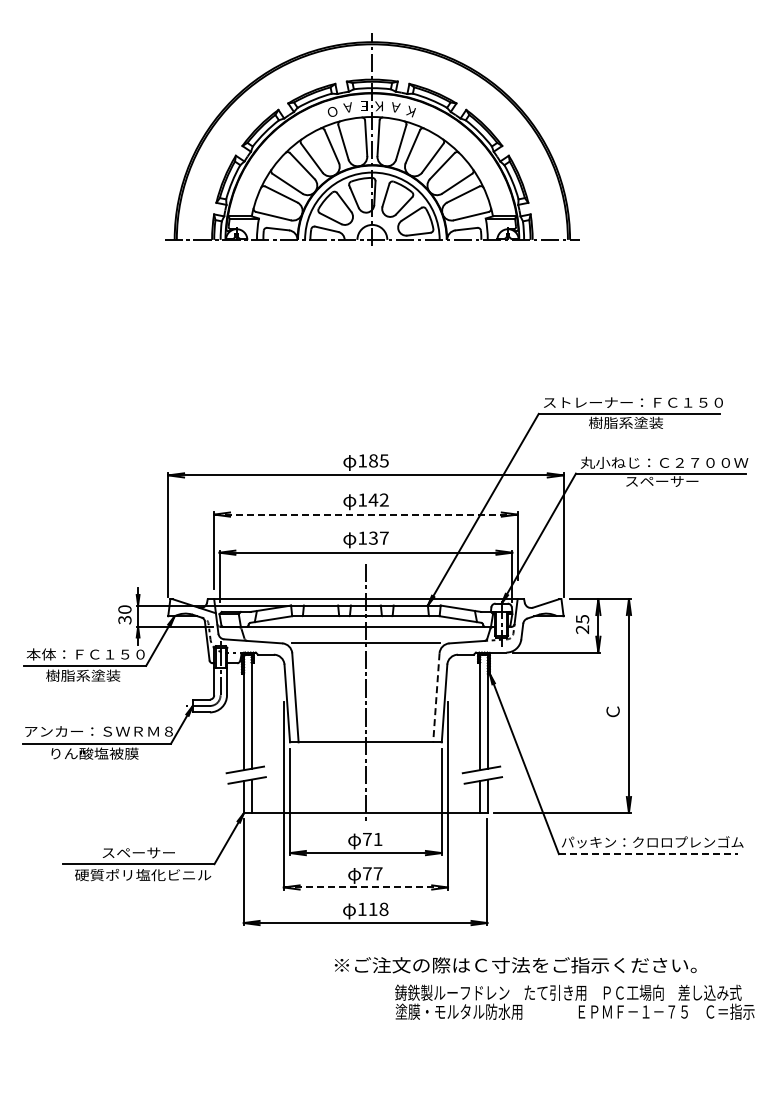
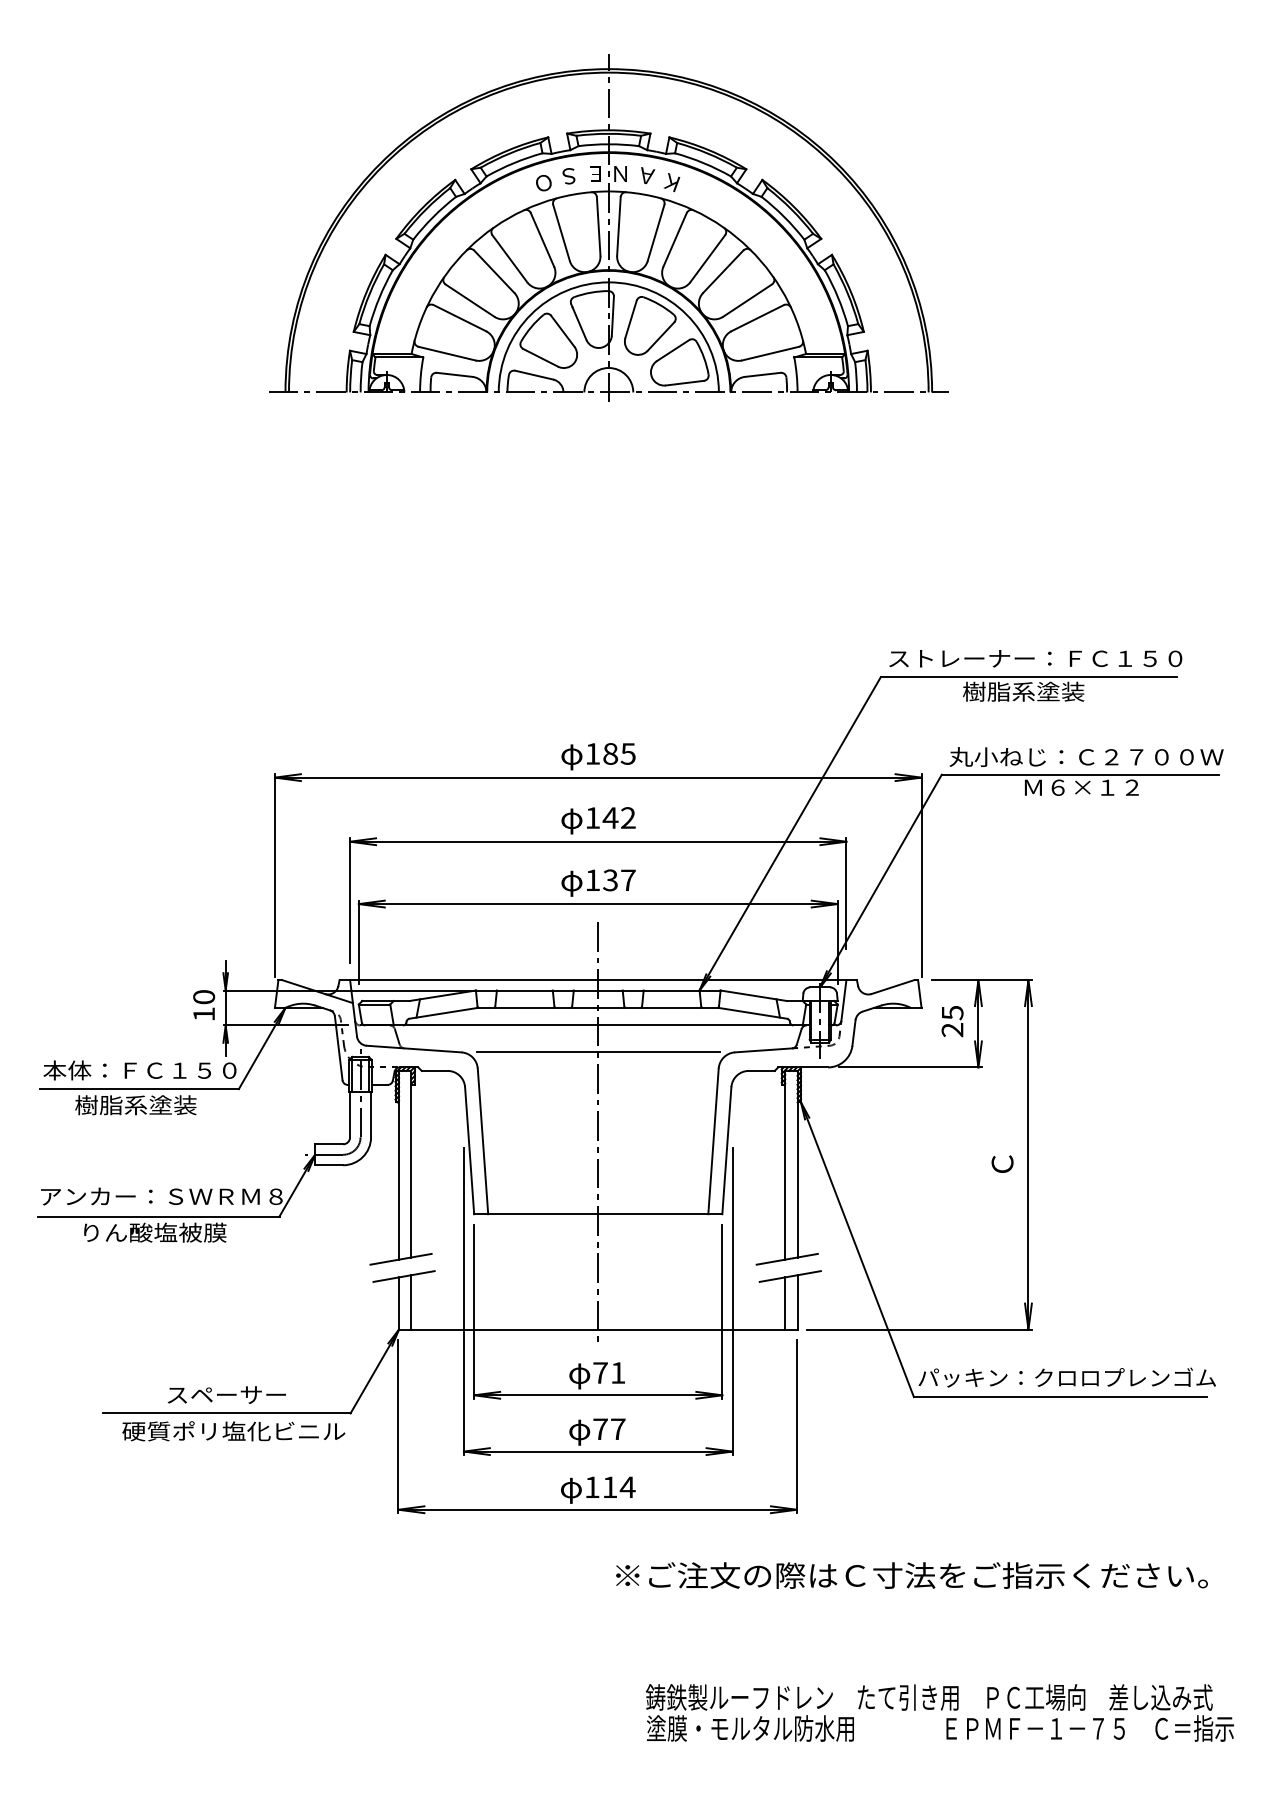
text: (379, 106) -> (620, 174), Ｋ -> Ｎ
text: (347, 107) -> (568, 175), Ａ -> Ｓ
text: (662, 481) -> (1083, 787), スペーサー -> Ｍ６×１２
line: (365, 514) -> (597, 841), dashed -> solid
text: (124, 620) -> (203, 1014), 30 -> 10
line: (436, 697) -> (713, 1140), dashed -> solid
line: (648, 854) -> (1060, 1397), dashed -> solid
line: (366, 887) -> (599, 1451), dashed -> solid
text: (383, 909) -> (627, 1487), 118 -> 114
text: (515, 965) -> (911, 1575), moved
text: (574, 1001) -> (939, 1711), moved

